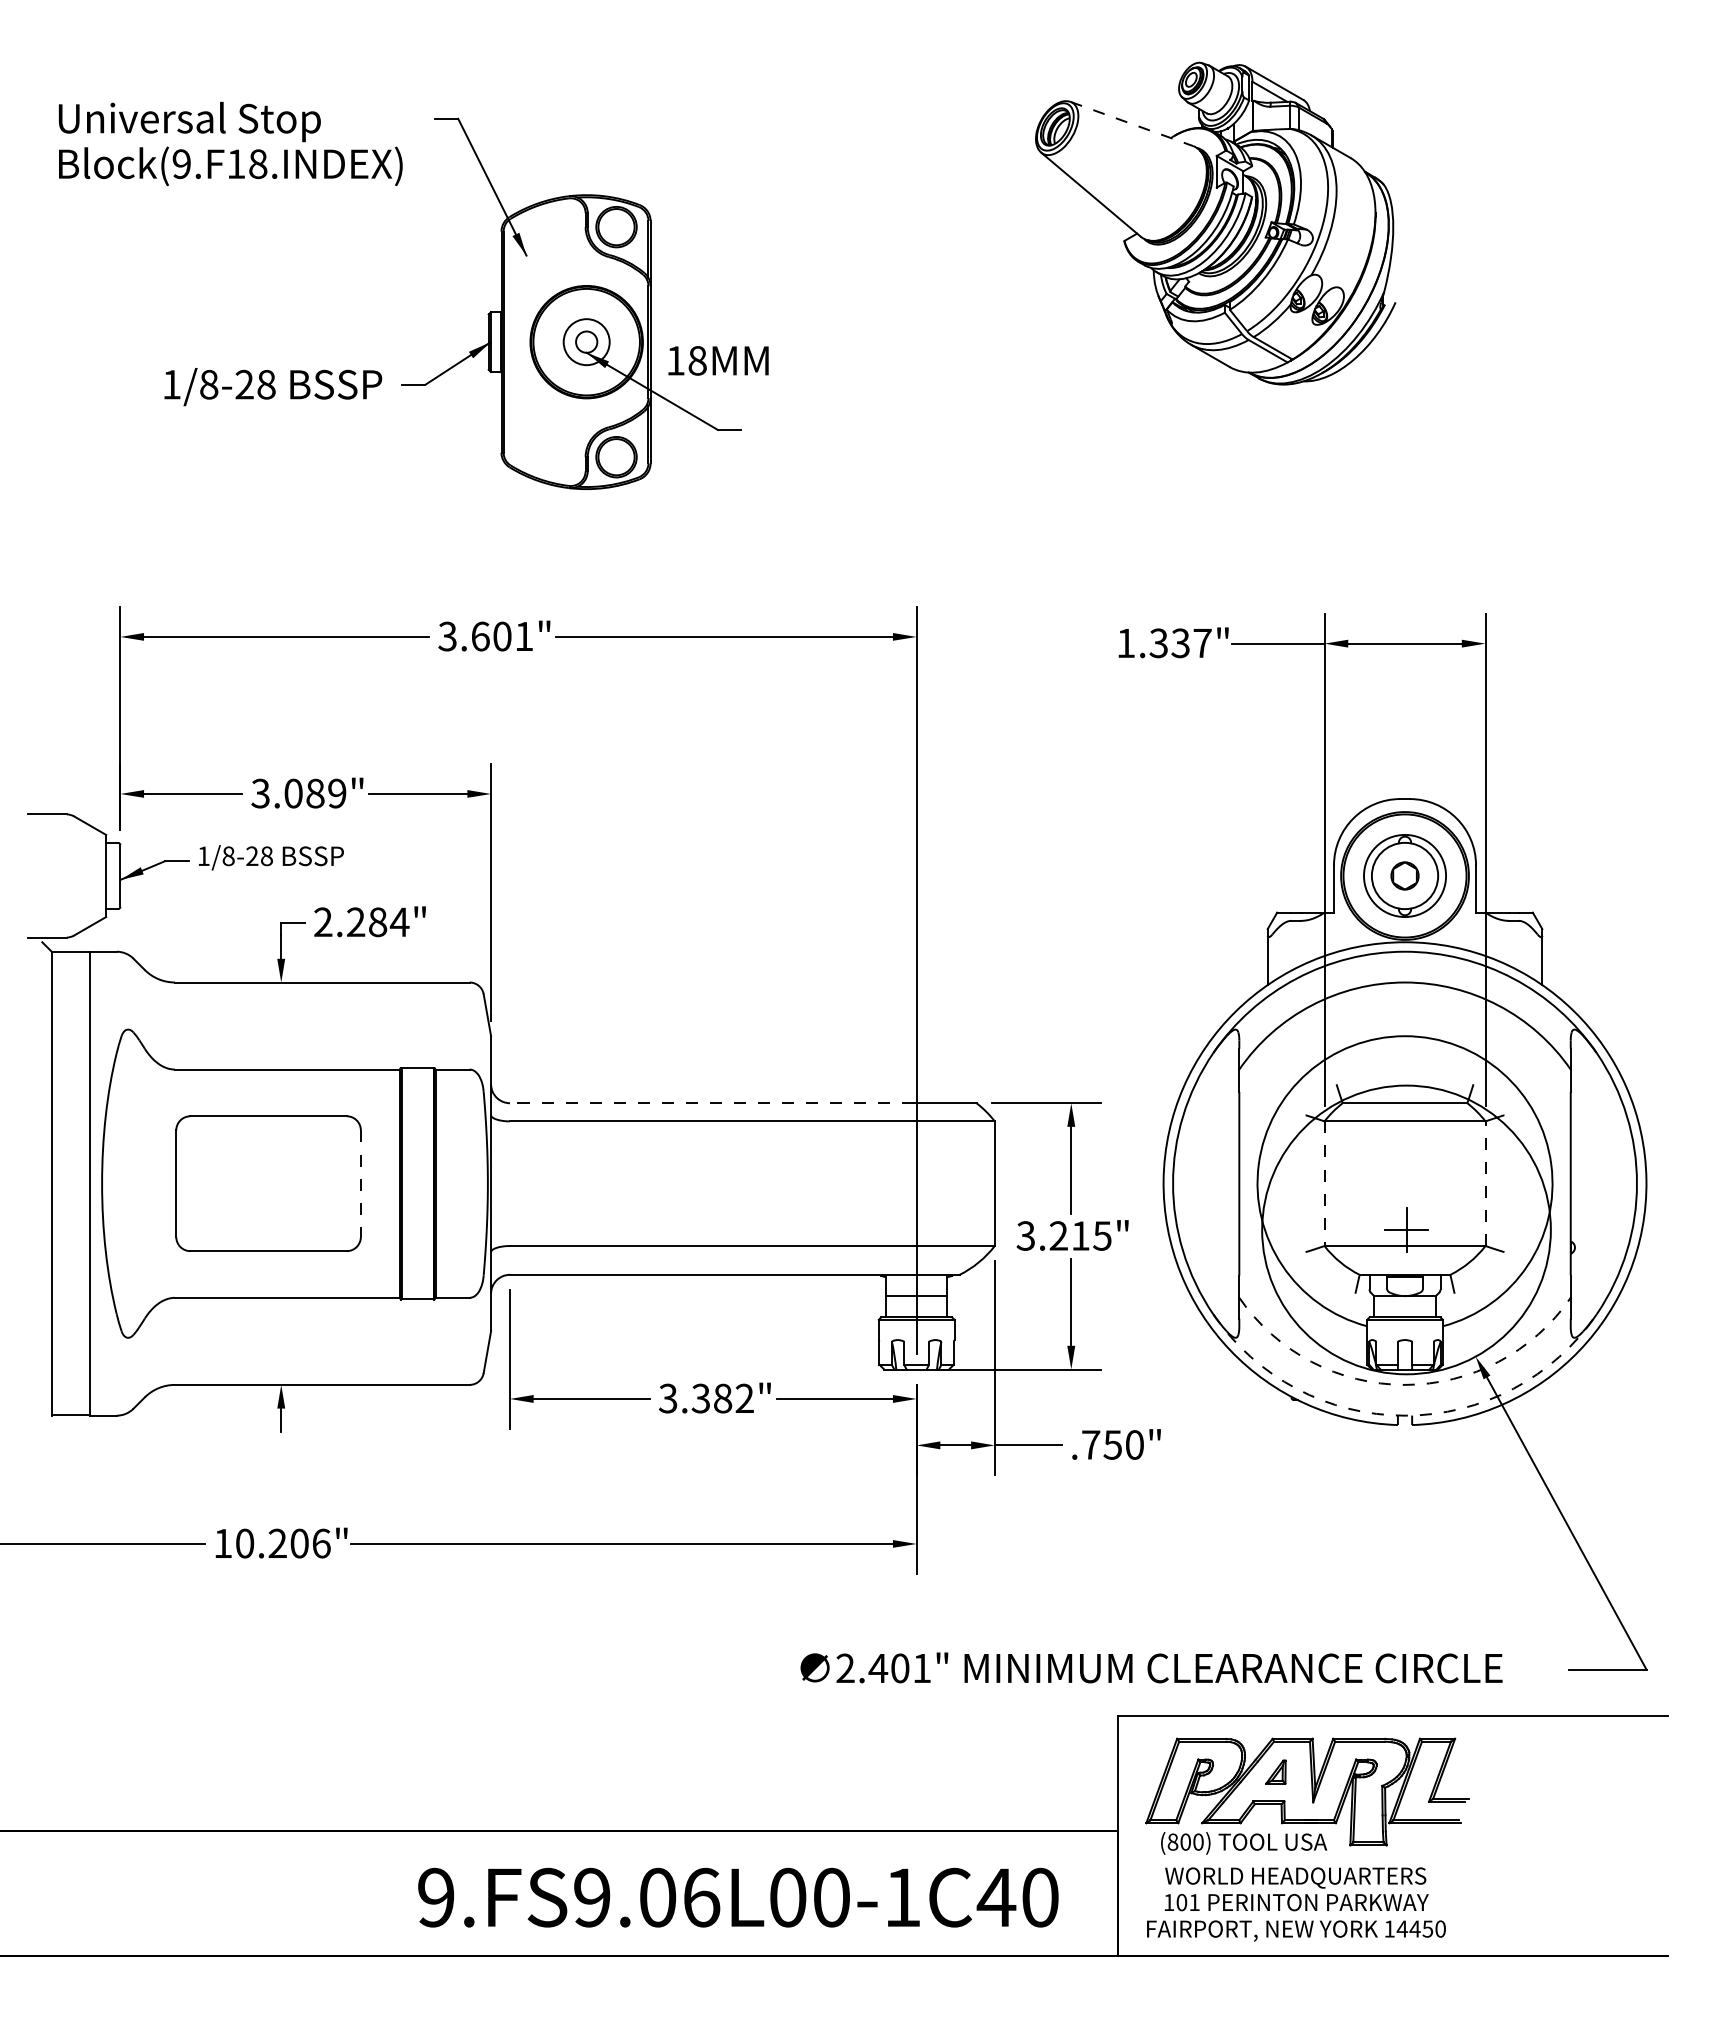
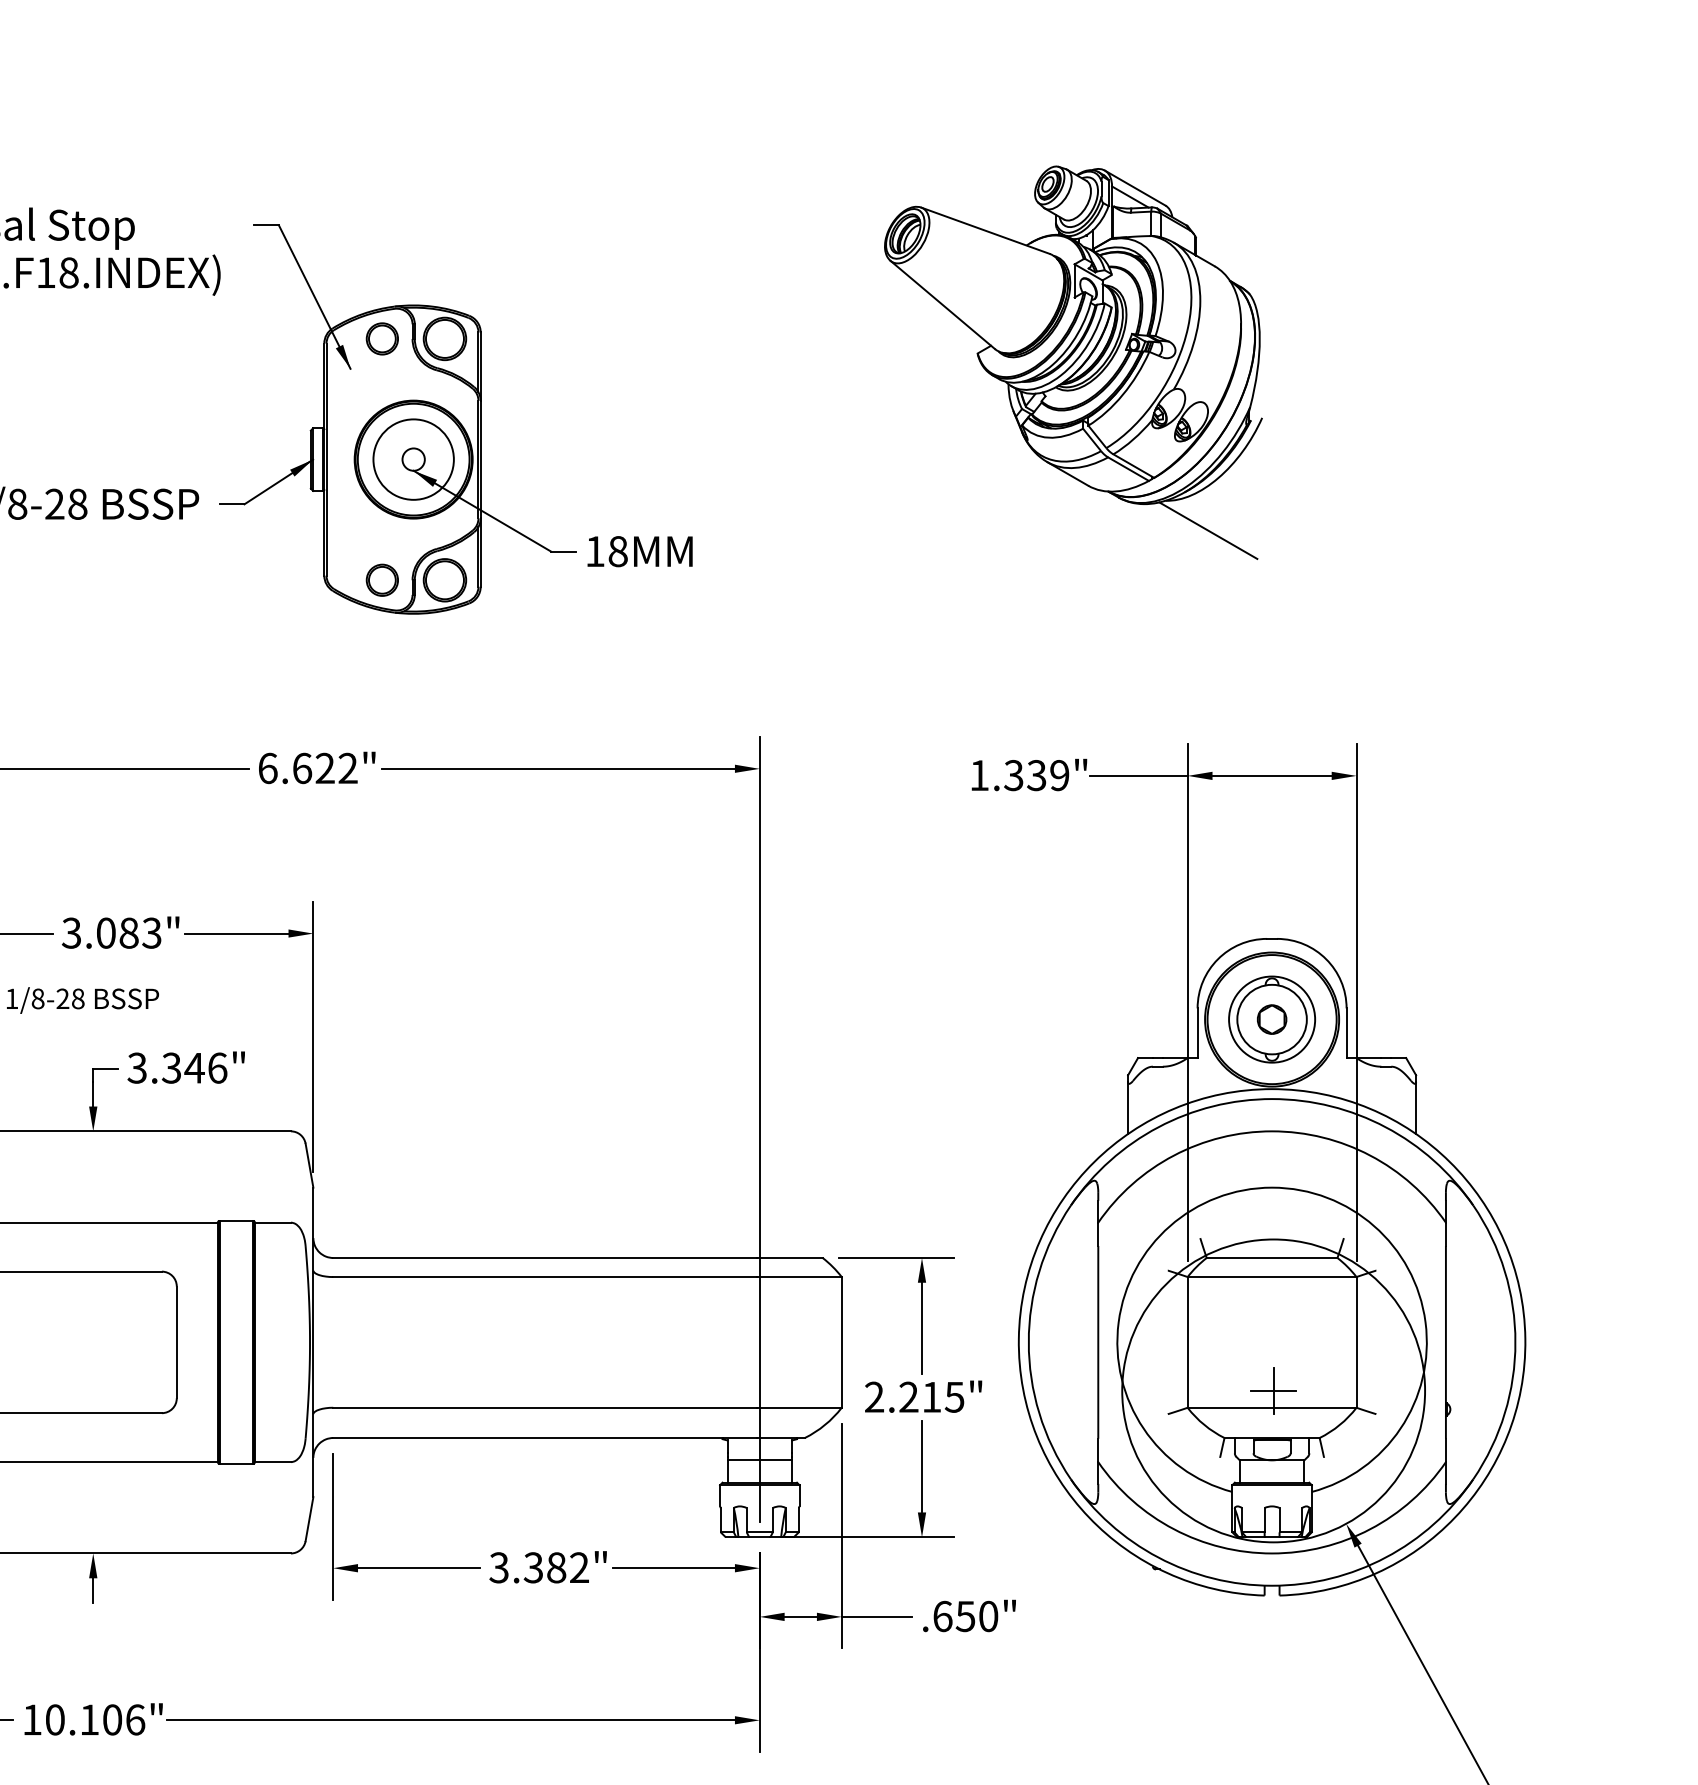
line: (1132, 124) -> (986, 231), dashed -> solid
part: (556, 226) -> (381, 338), added
circle: (586, 341) -> (413, 458), size x1.67
text: (718, 360) -> (640, 551), moved
line: (1343, 409) -> (1207, 530), added
part: (556, 456) -> (381, 579), added
text: (485, 636) -> (307, 768), 3.601" -> 6.622"
text: (1202, 643) -> (1059, 775), 1.337" -> 1.339"
text: (336, 793) -> (151, 933), 3.089" -> 3.083"
text: (361, 922) -> (177, 1068), 2.284" -> 3.346"
line: (711, 1103) -> (544, 1258), dashed -> solid
line: (1485, 1183) -> (1356, 1342), dashed -> solid
line: (360, 1184) -> (176, 1343), dashed -> solid
line: (1324, 1184) -> (1187, 1343), dashed -> solid
text: (1025, 1235) -> (873, 1396), 3.215" -> 2.215"
arc: (1405, 1384) -> (1272, 1553), dashed -> solid
arc: (1405, 1415) -> (1272, 1585), dashed -> solid
text: (1091, 1444) -> (943, 1615), .750" -> .650"
text: (277, 1542) -> (89, 1718), 10.206" -> 10.106"

